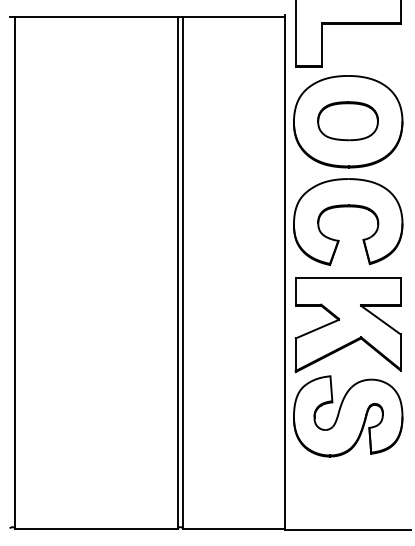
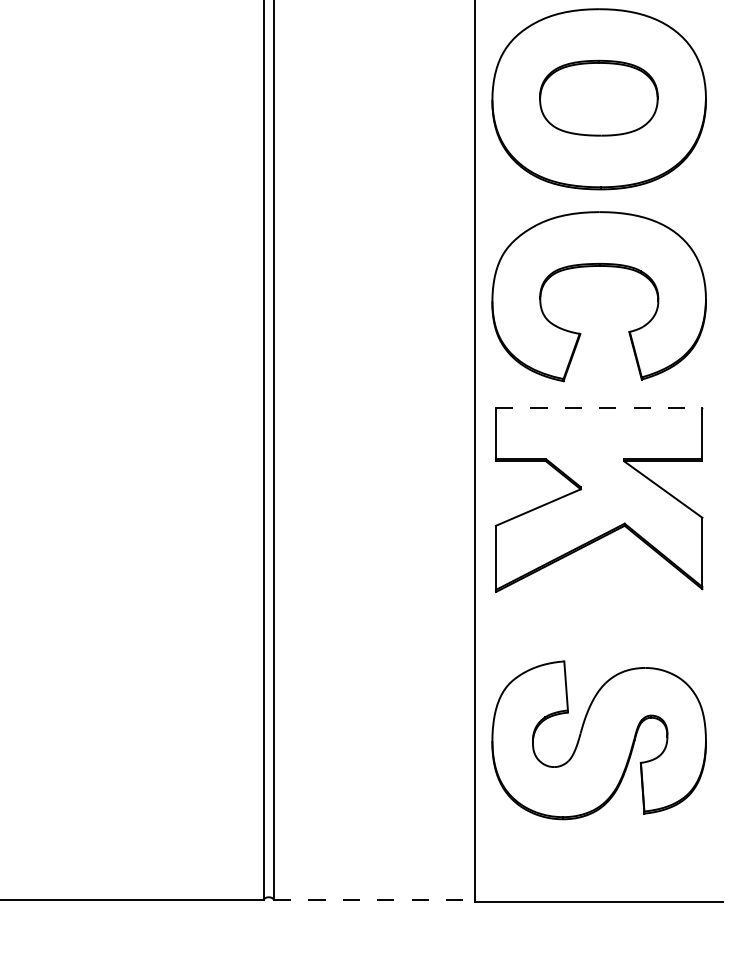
line: (348, 278) -> (599, 407), solid -> dashed
part: (348, 416) -> (599, 740), moved
line: (234, 528) -> (375, 899), solid -> dashed

